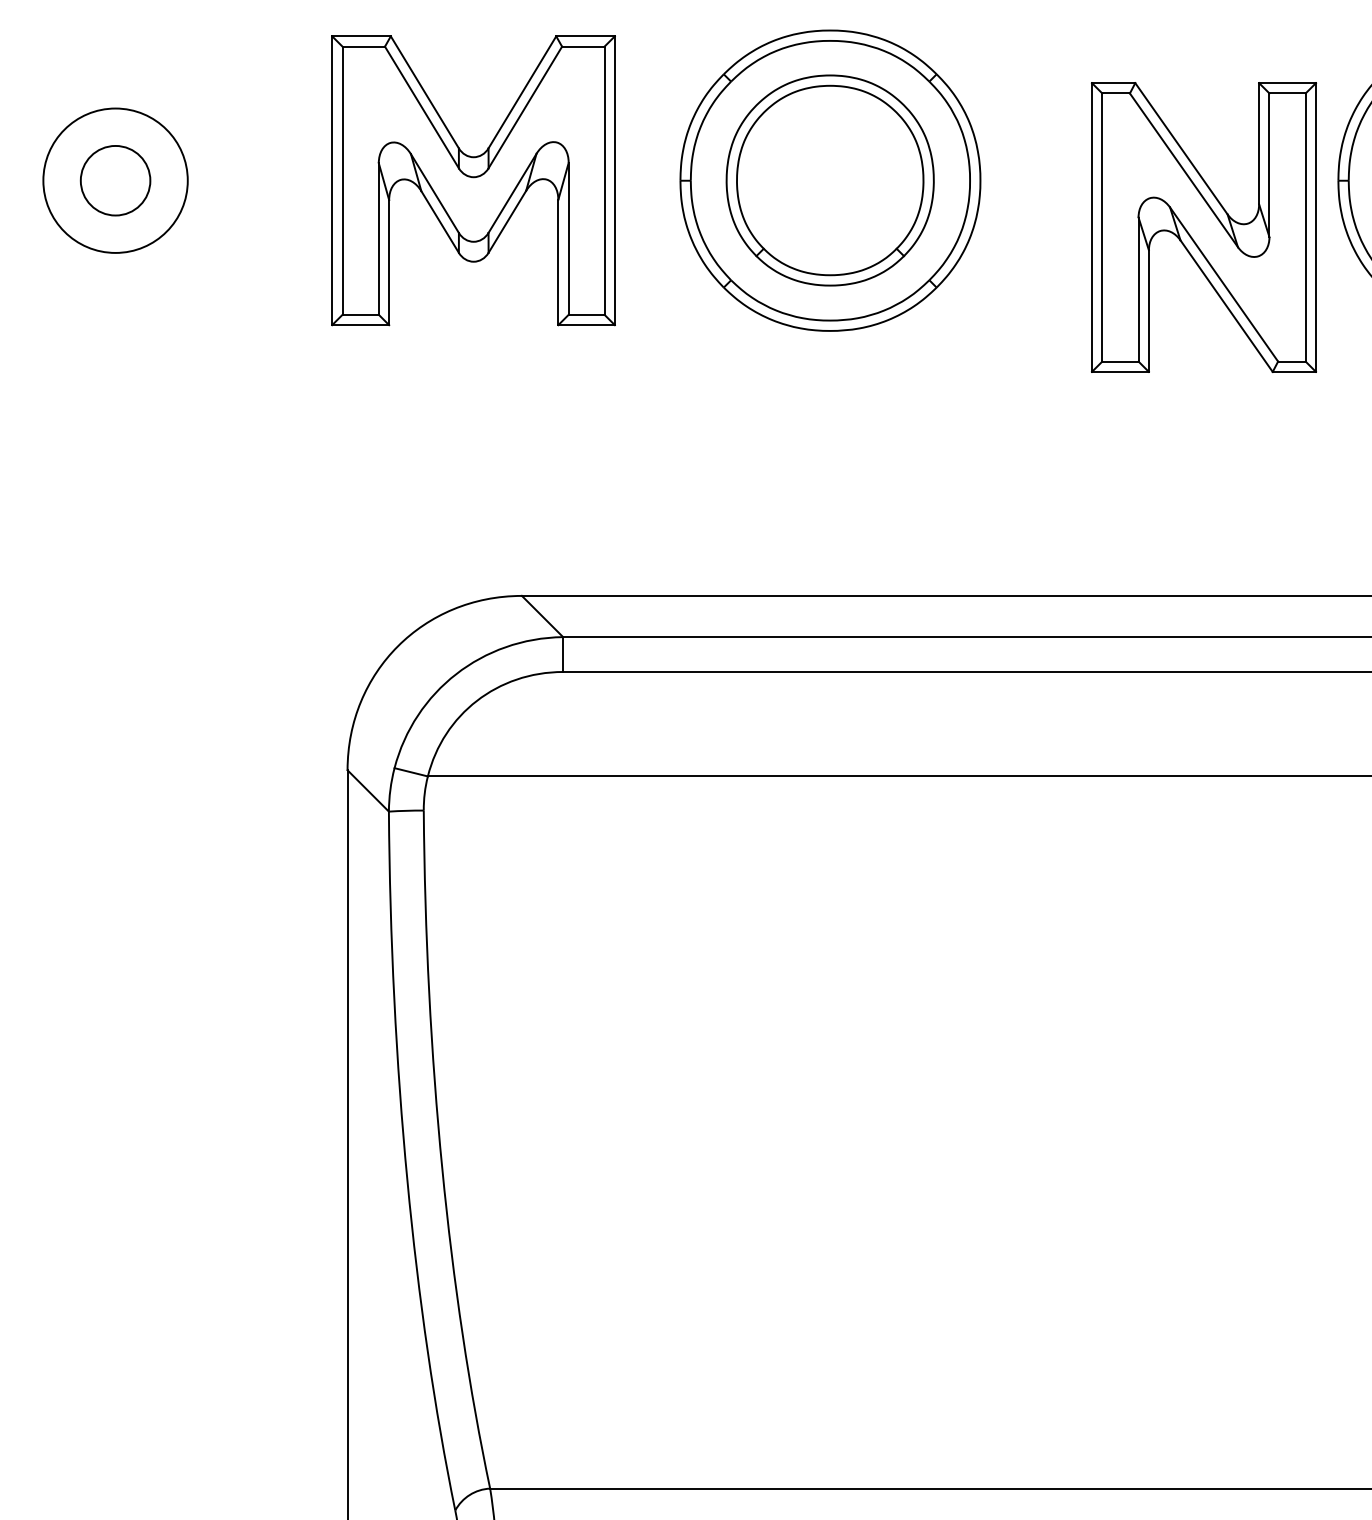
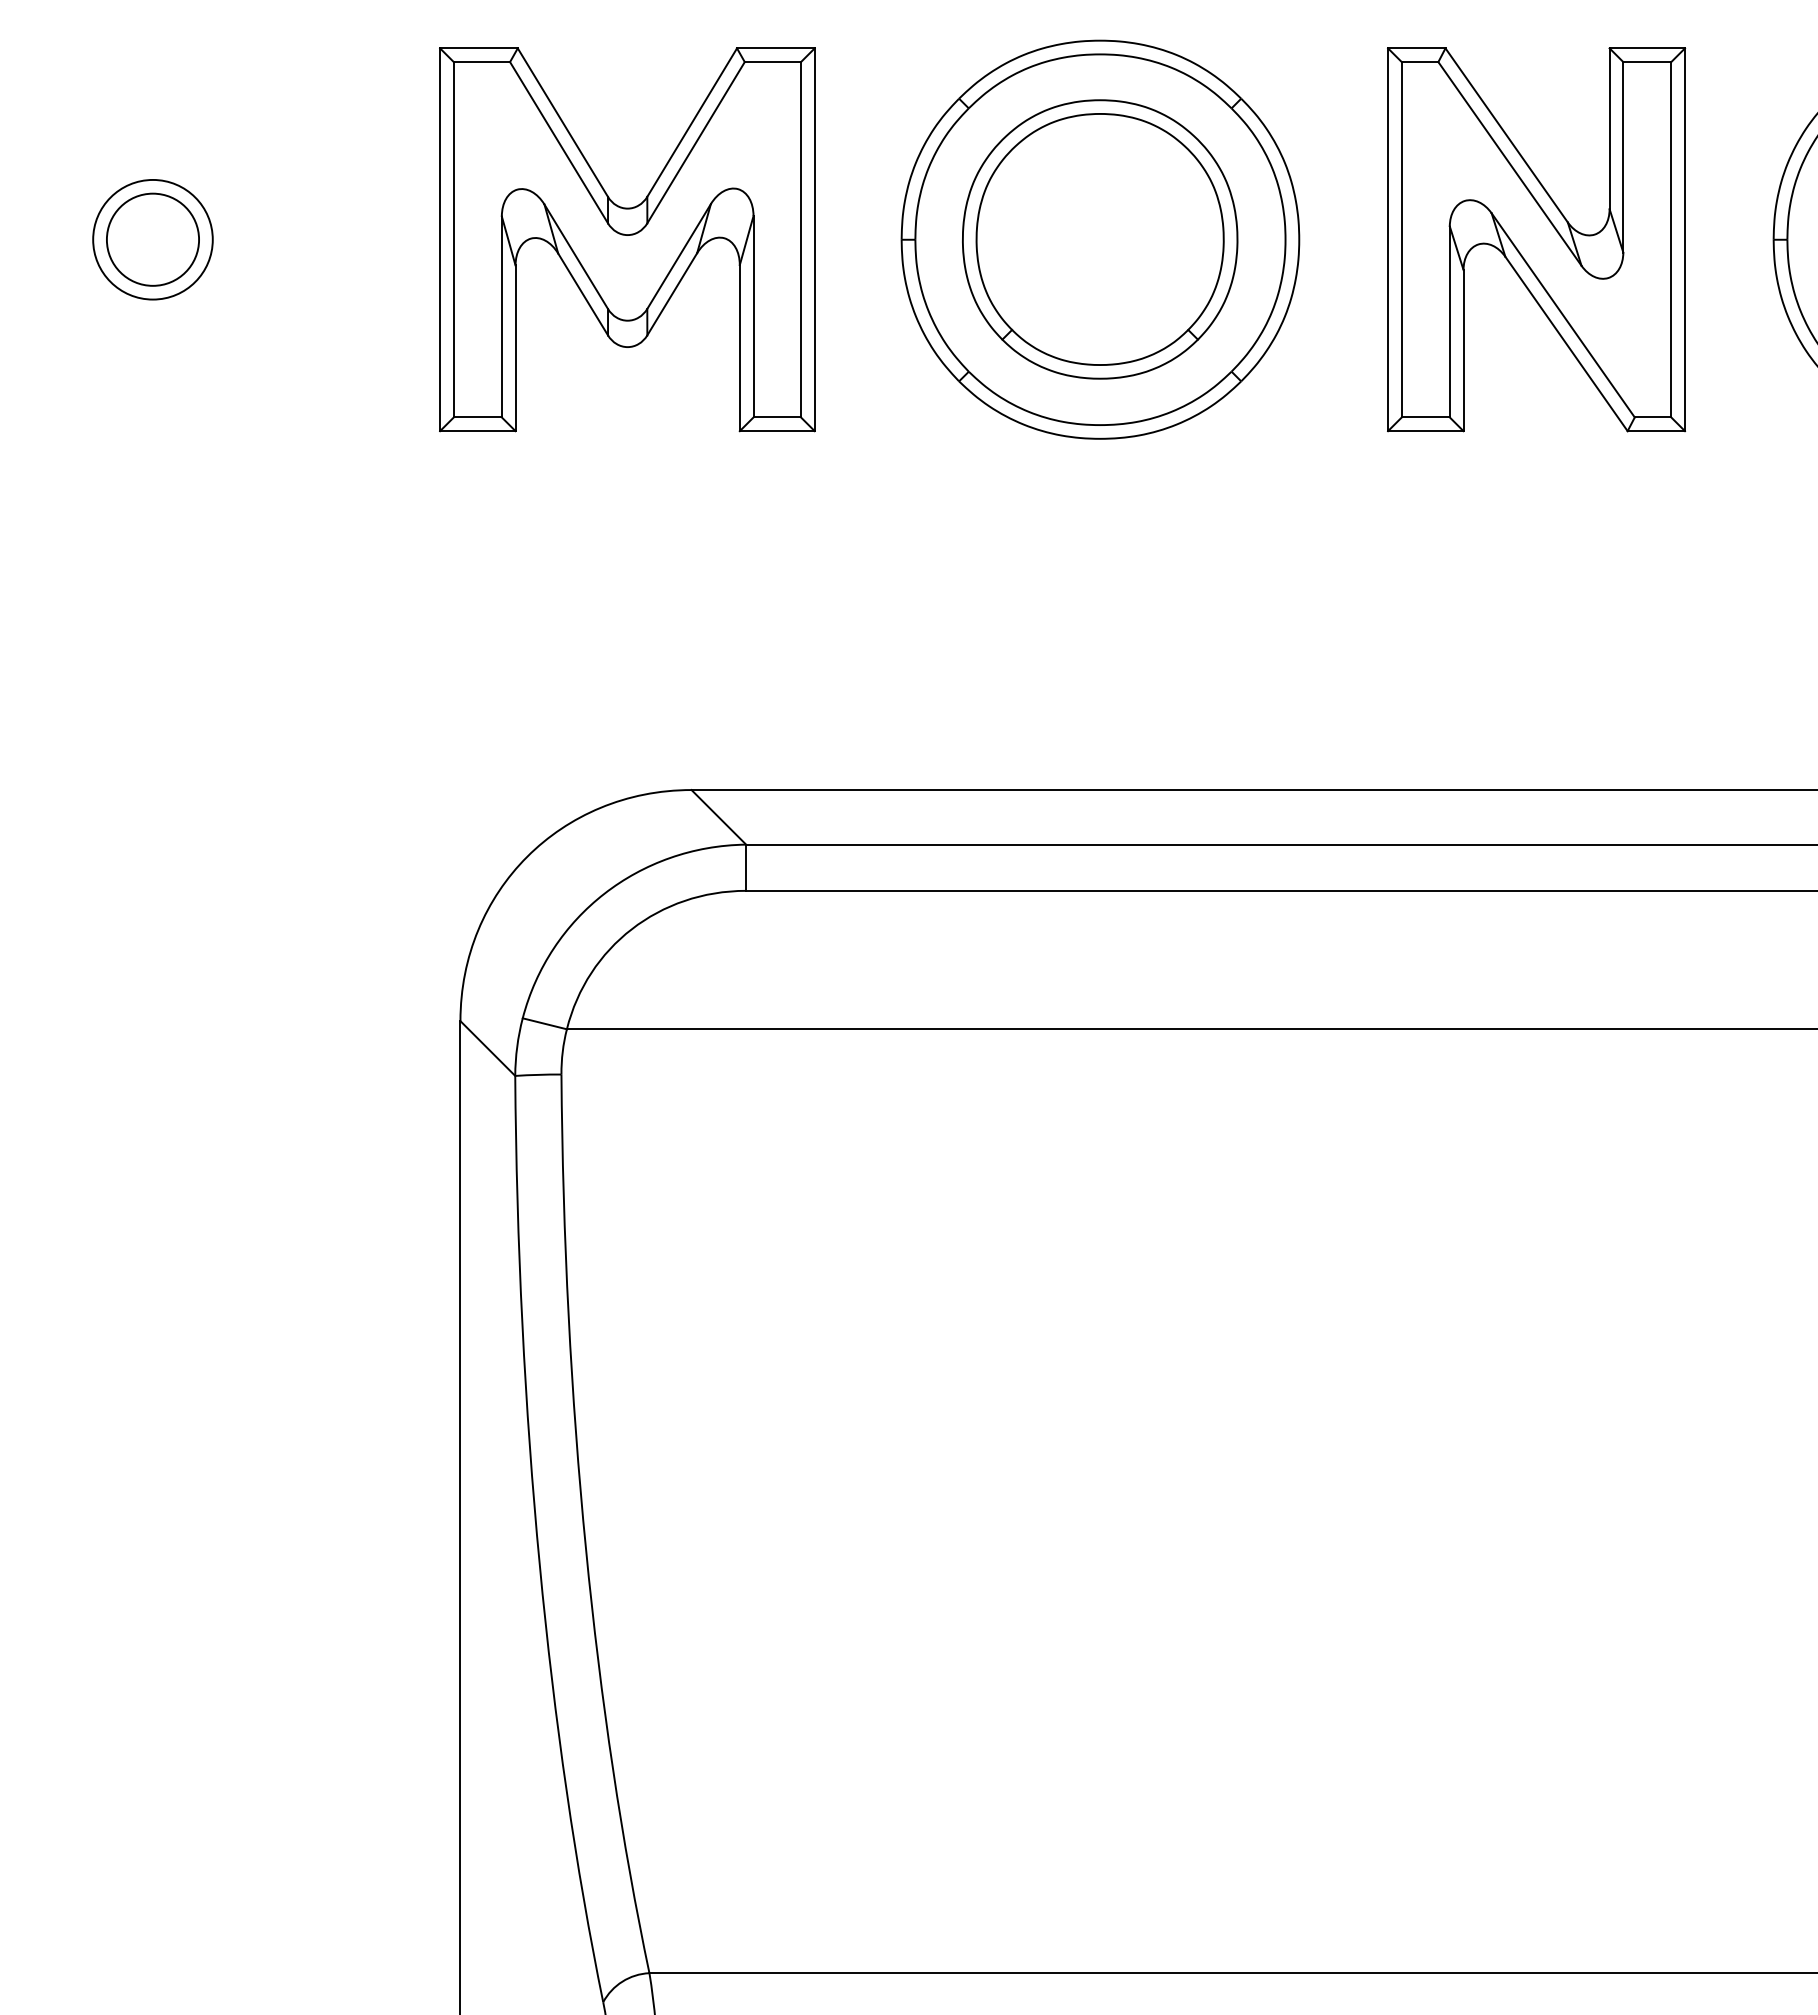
circle: (115, 180) -> (152, 239), size x0.62
part: (1203, 227) -> (1536, 239), moved

